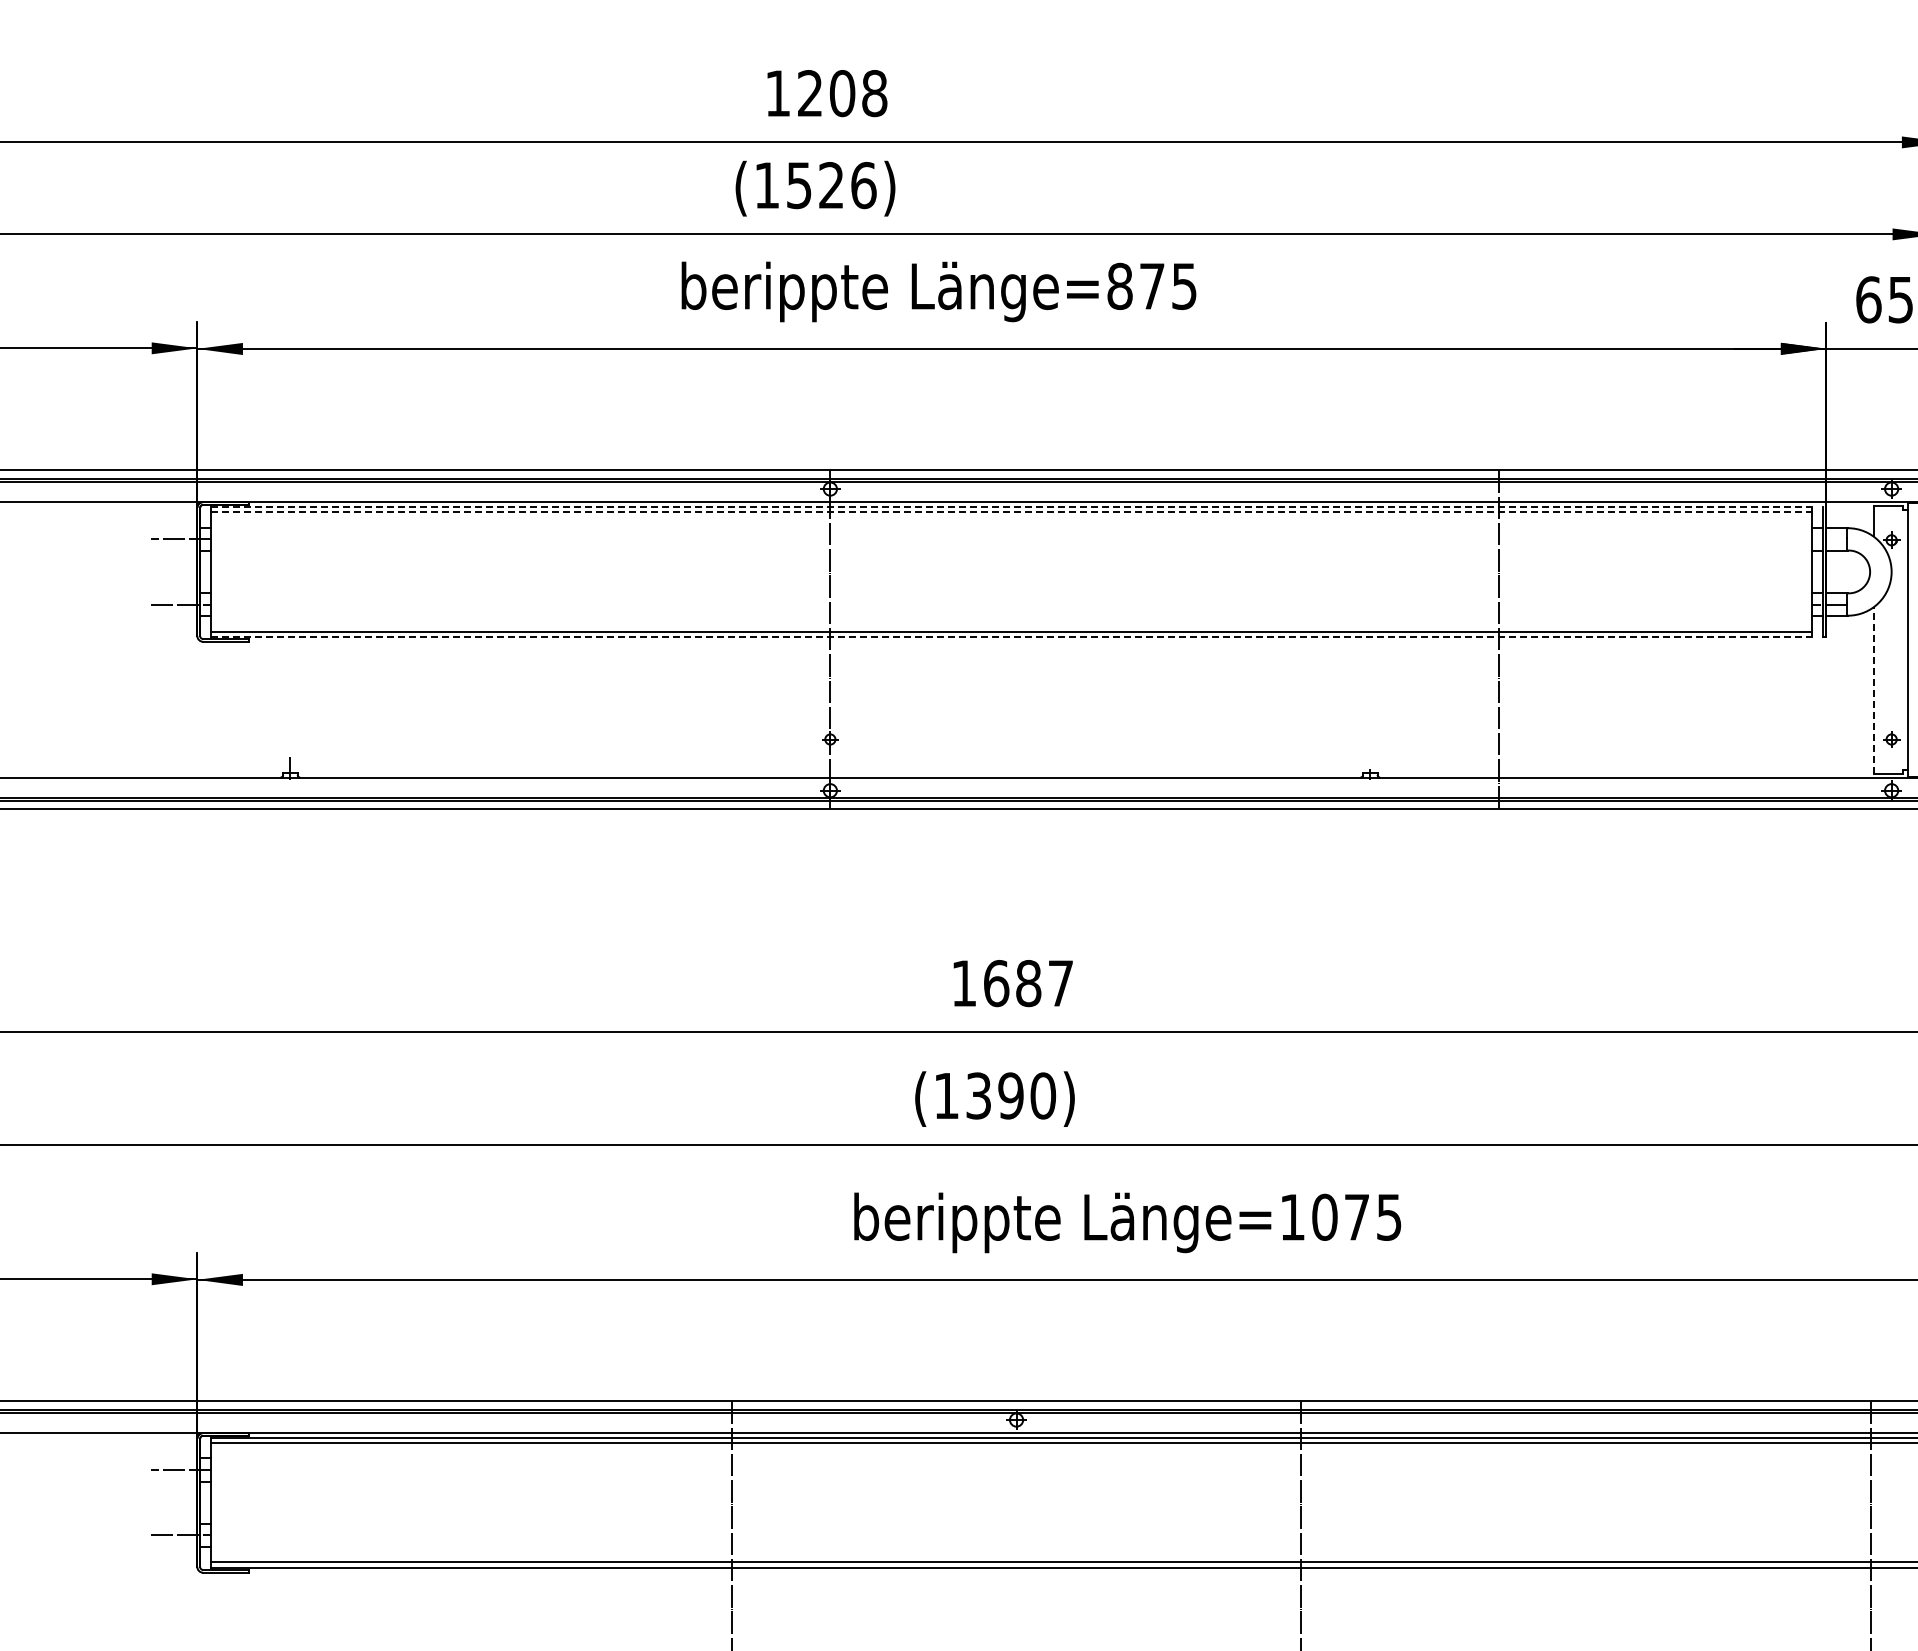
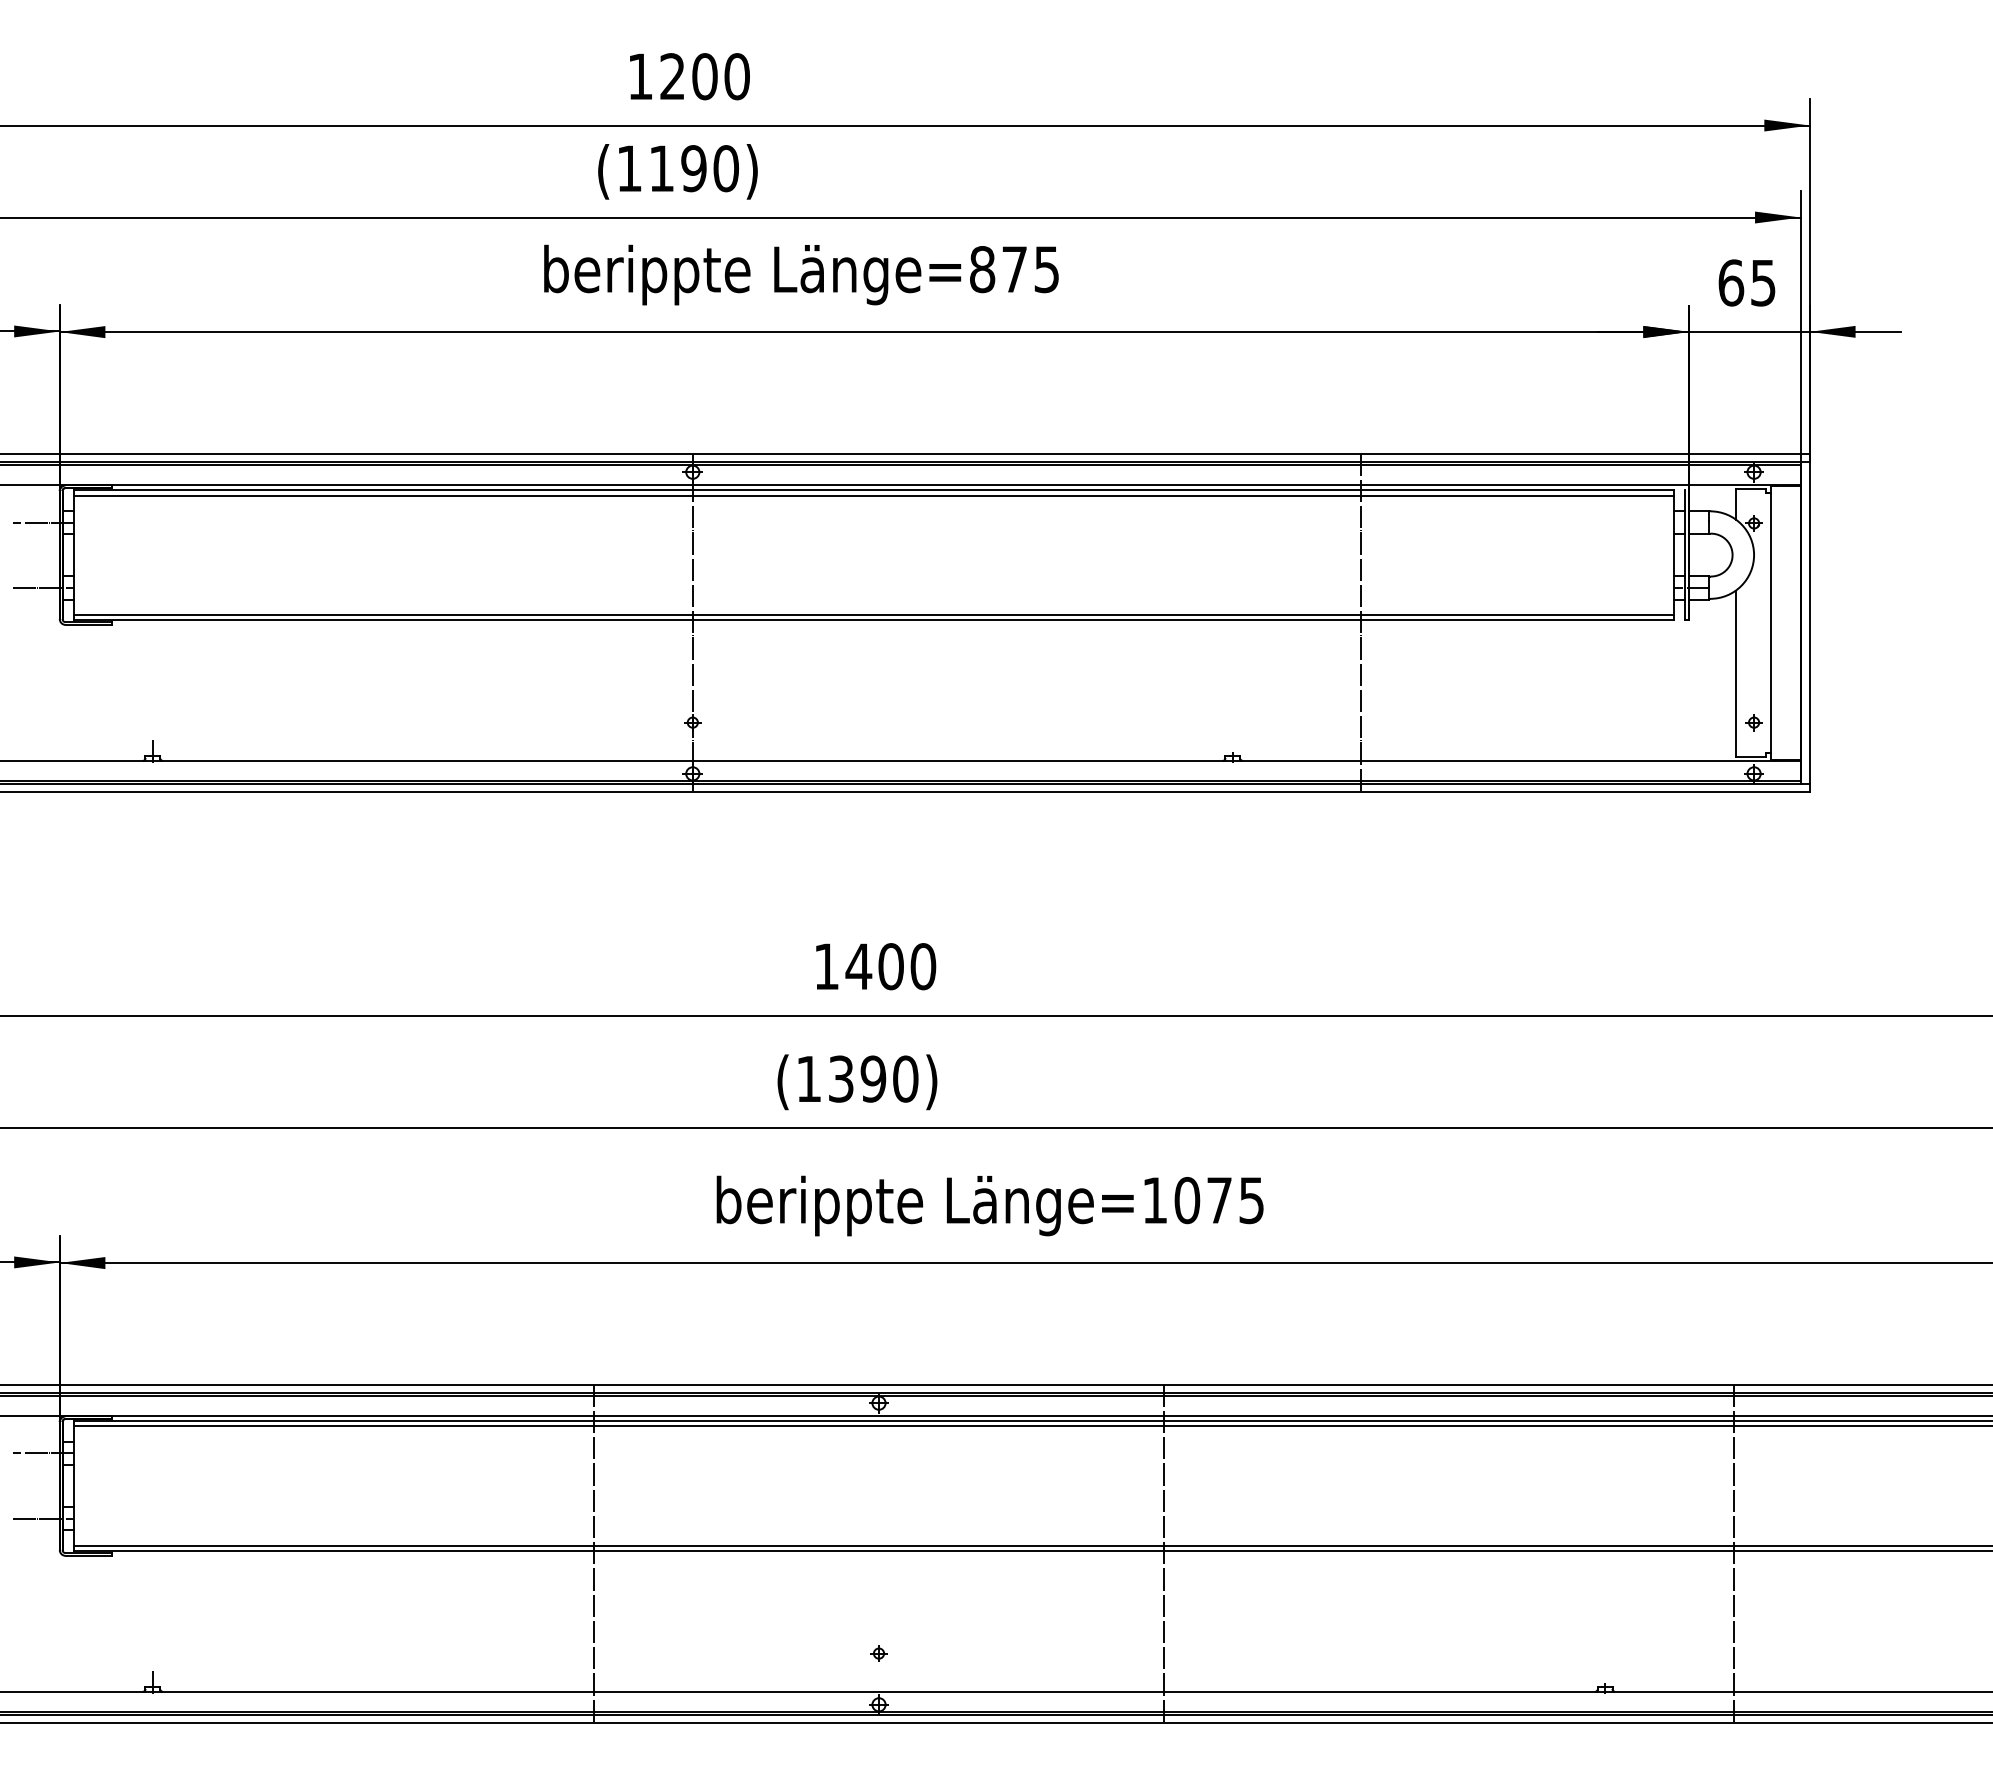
text: (874, 93) -> (736, 76), 1208 -> 1200
text: (832, 185) -> (694, 168), 1526 -> 1190
line: (1012, 506) -> (874, 489), dashed -> solid
line: (1012, 512) -> (874, 495), dashed -> solid
line: (1012, 637) -> (874, 620), dashed -> solid
line: (1873, 690) -> (1735, 673), dashed -> solid
text: (1028, 983) -> (890, 966), 1687 -> 1400

